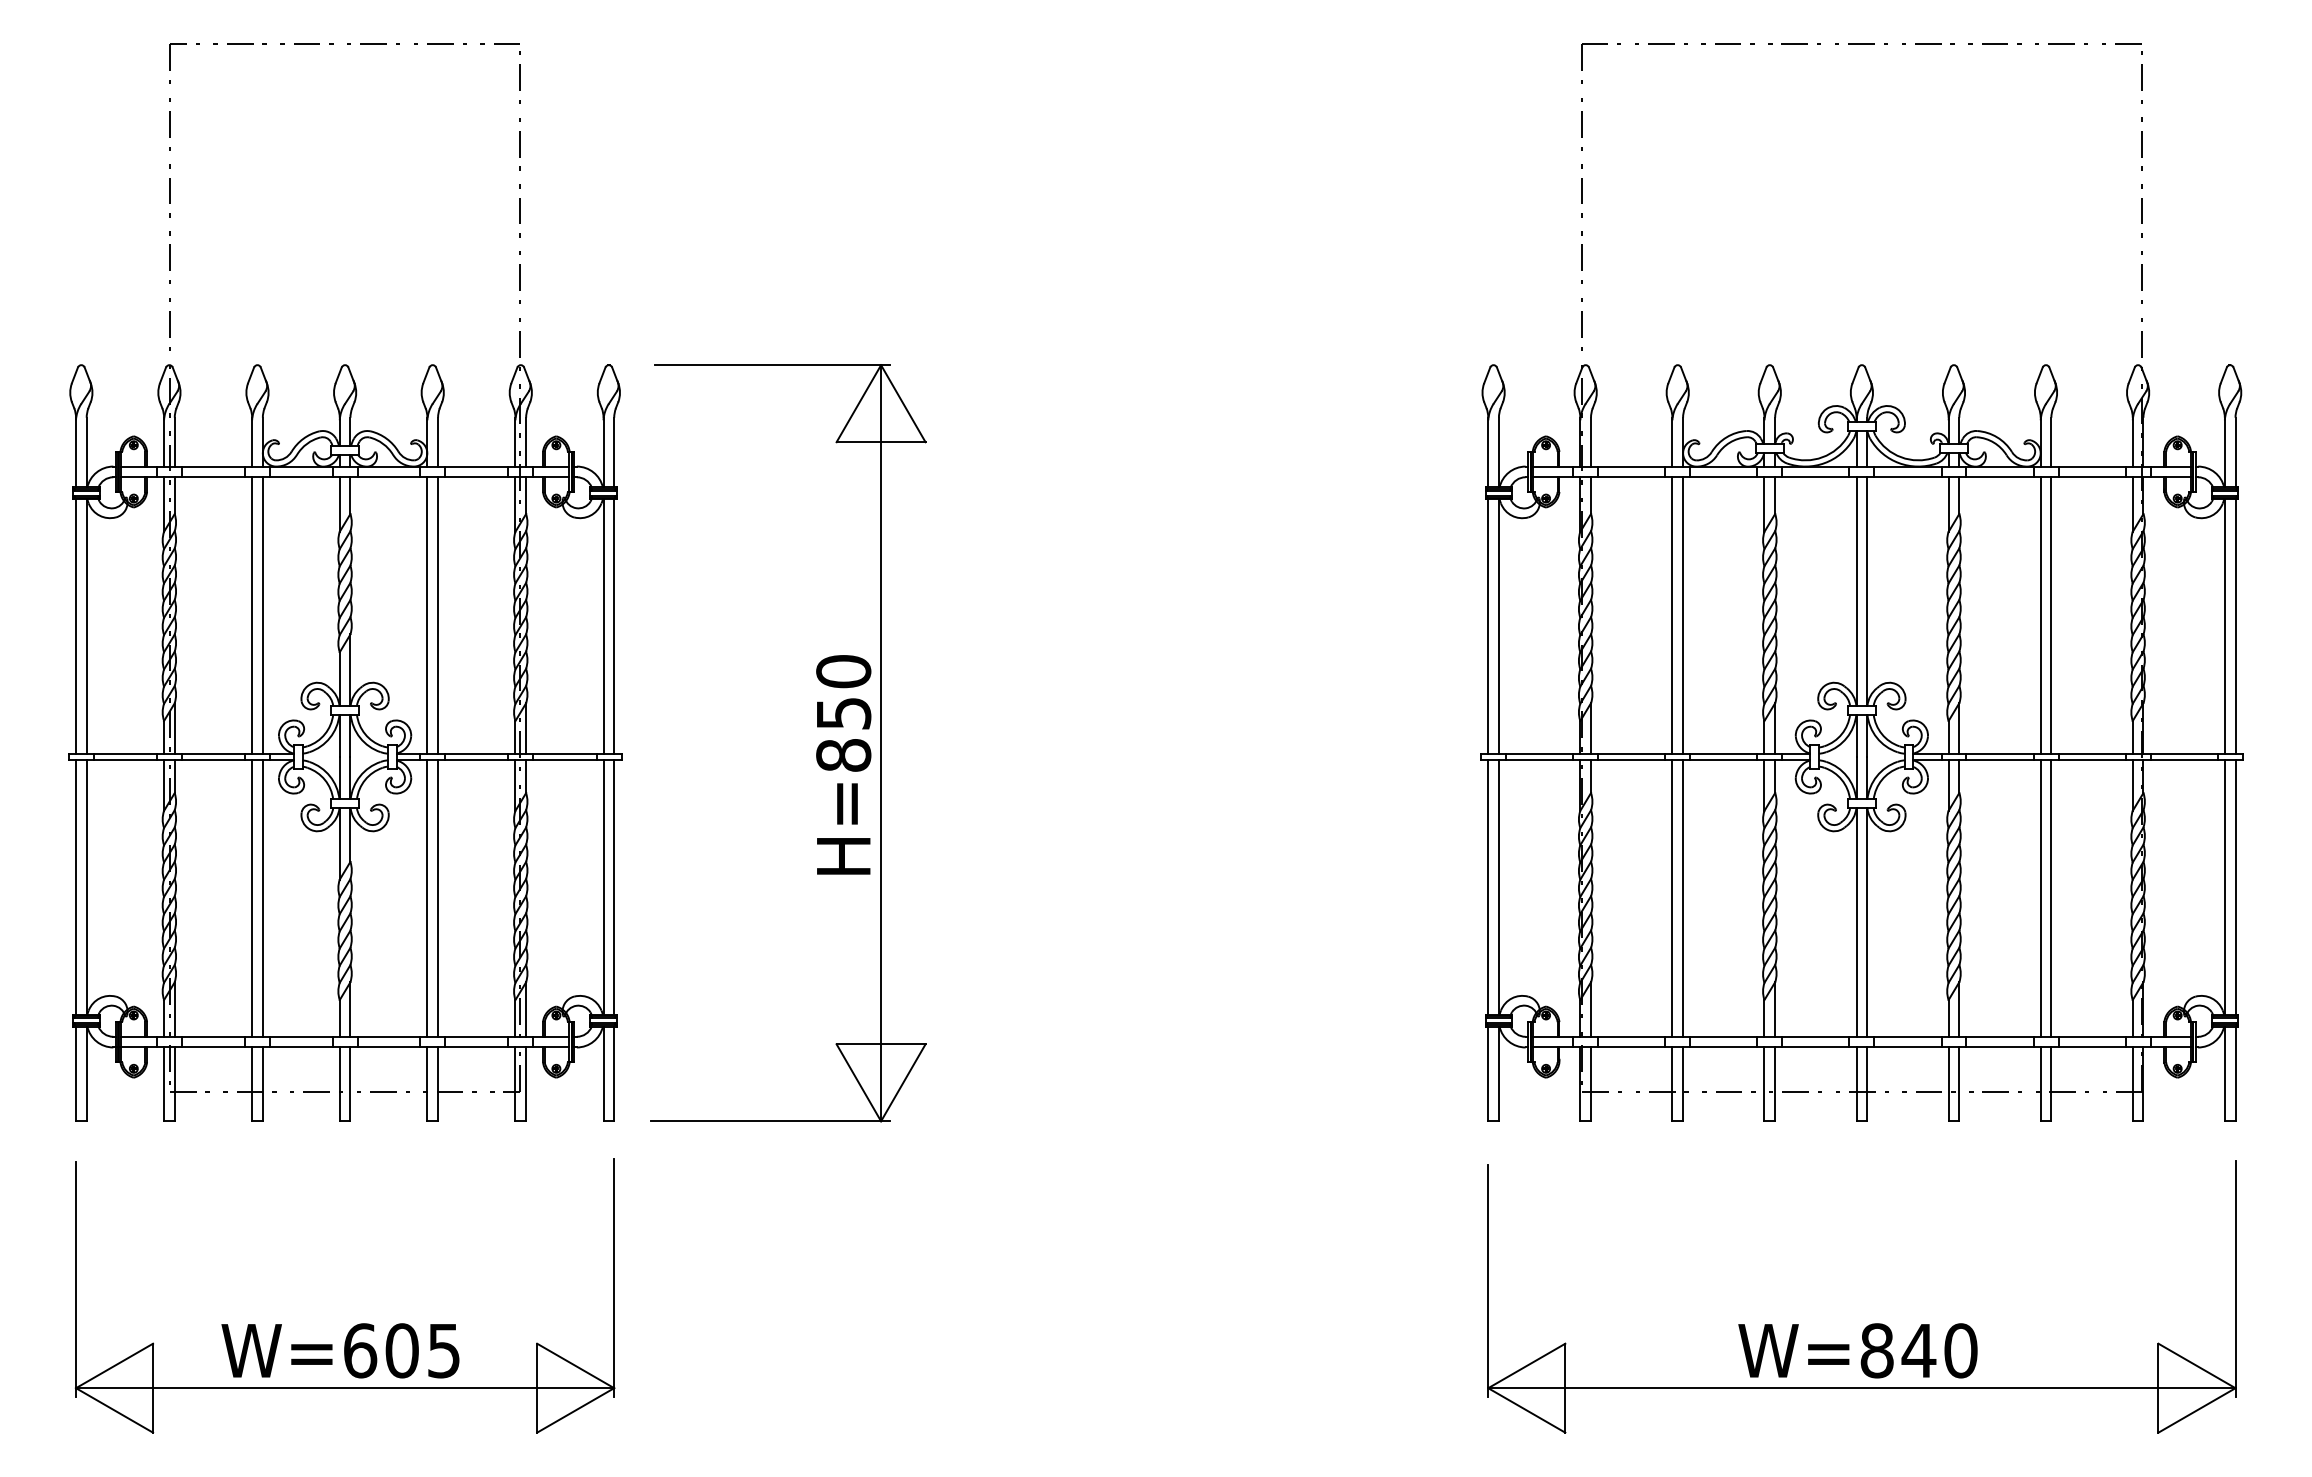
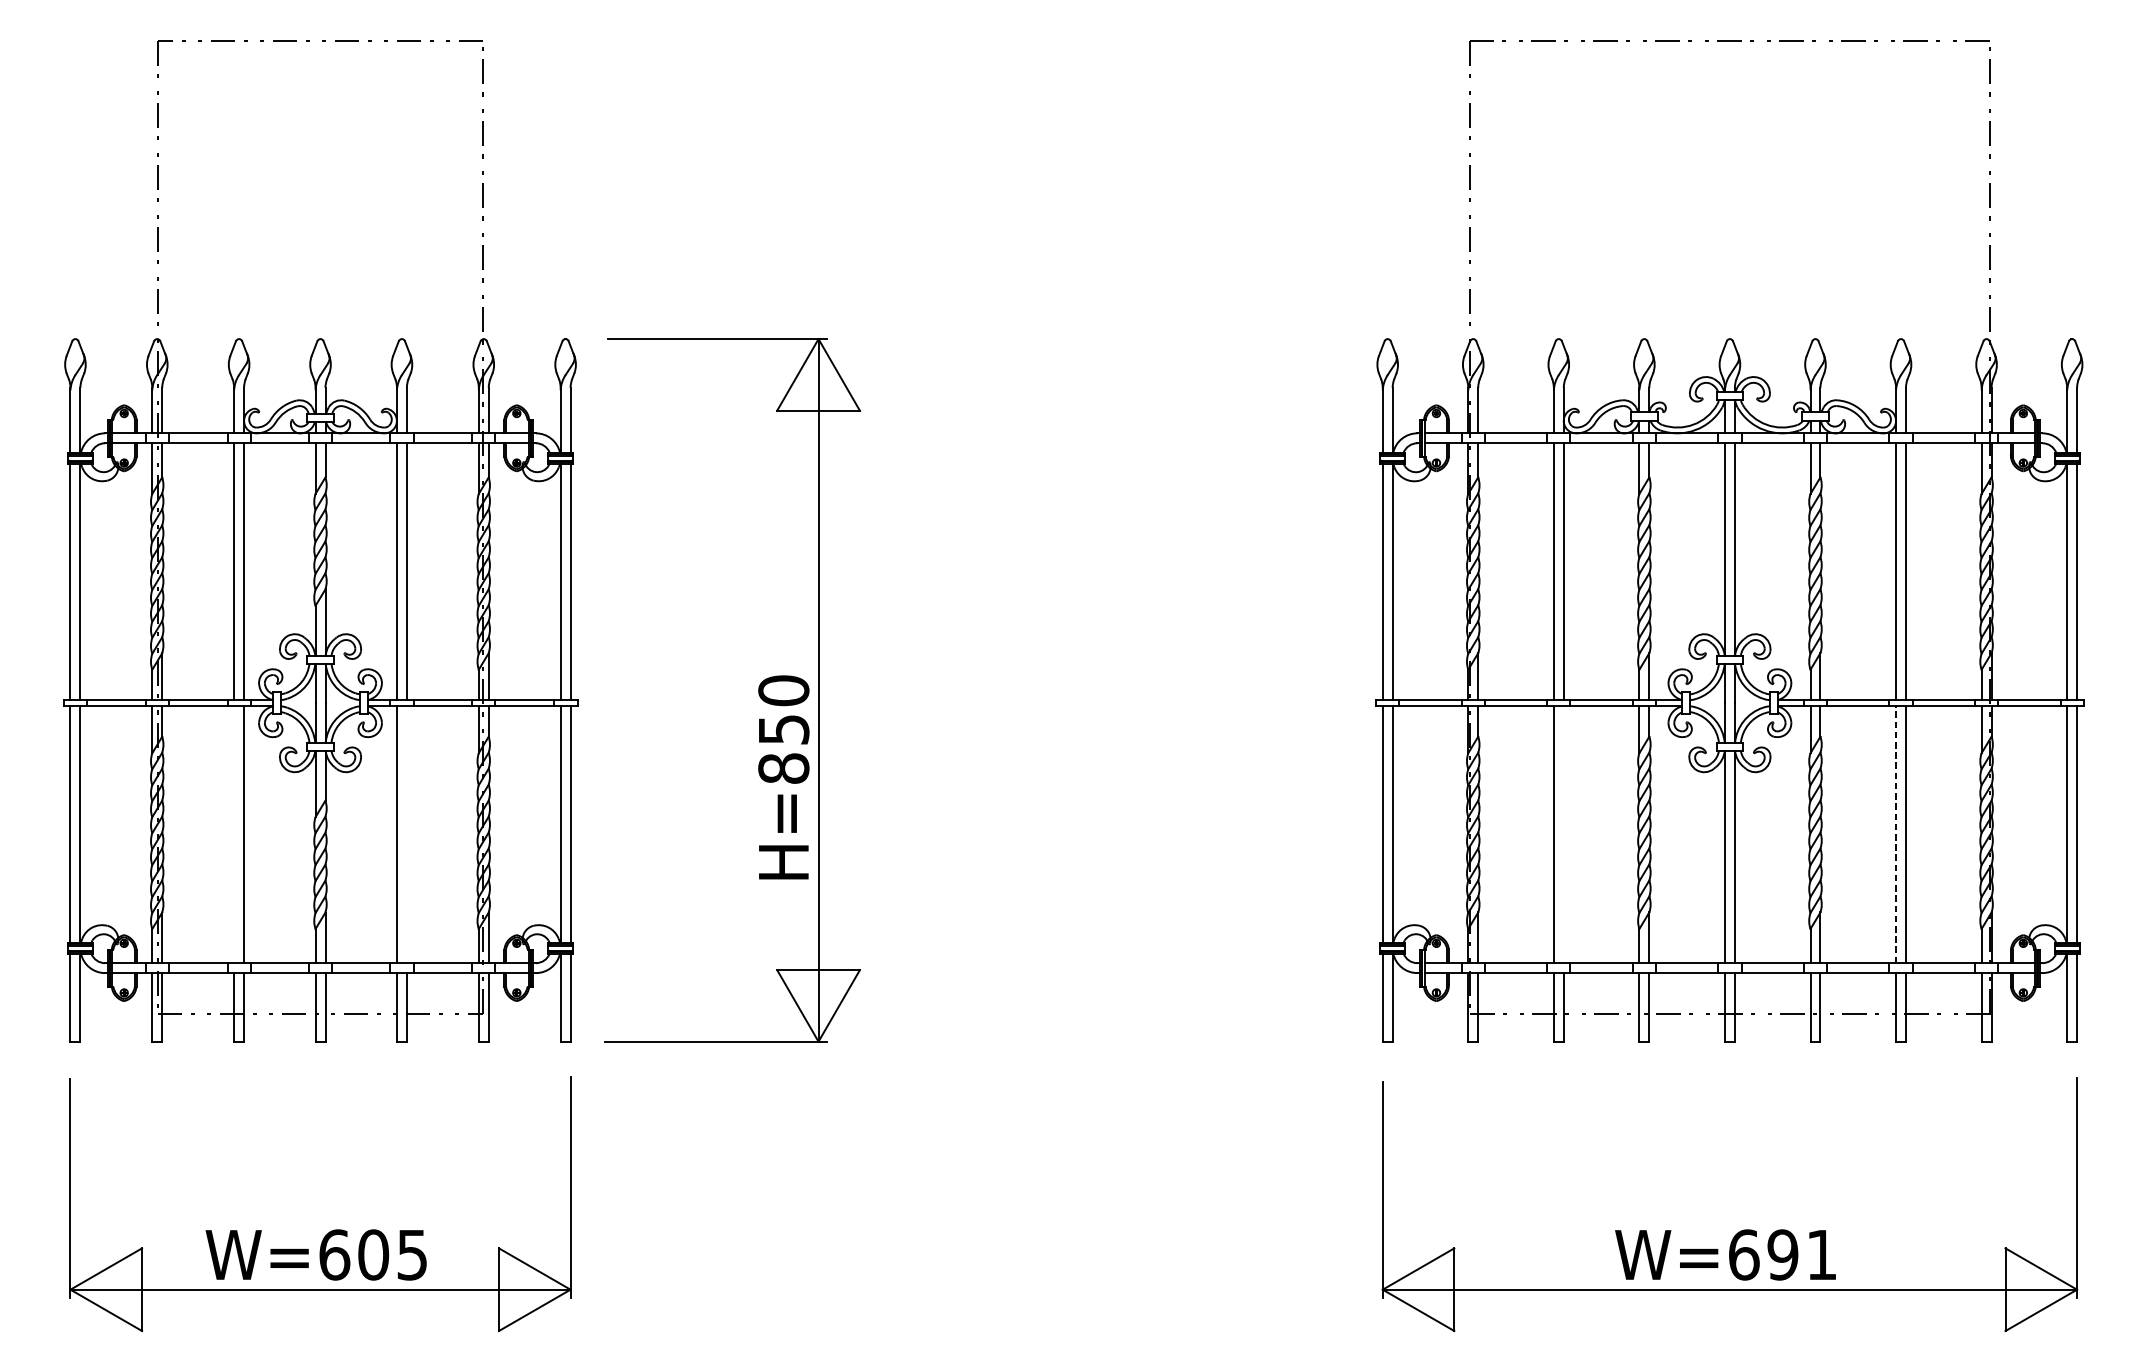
text: (843, 764) -> (783, 777), moved
line: (2040, 897) -> (1895, 833), solid -> dashed
line: (252, 898) -> (234, 834), removed
line: (438, 898) -> (407, 834), removed
line: (1683, 898) -> (1564, 834), removed
text: (1918, 1350) -> (1782, 1254), W=840 -> W=691

